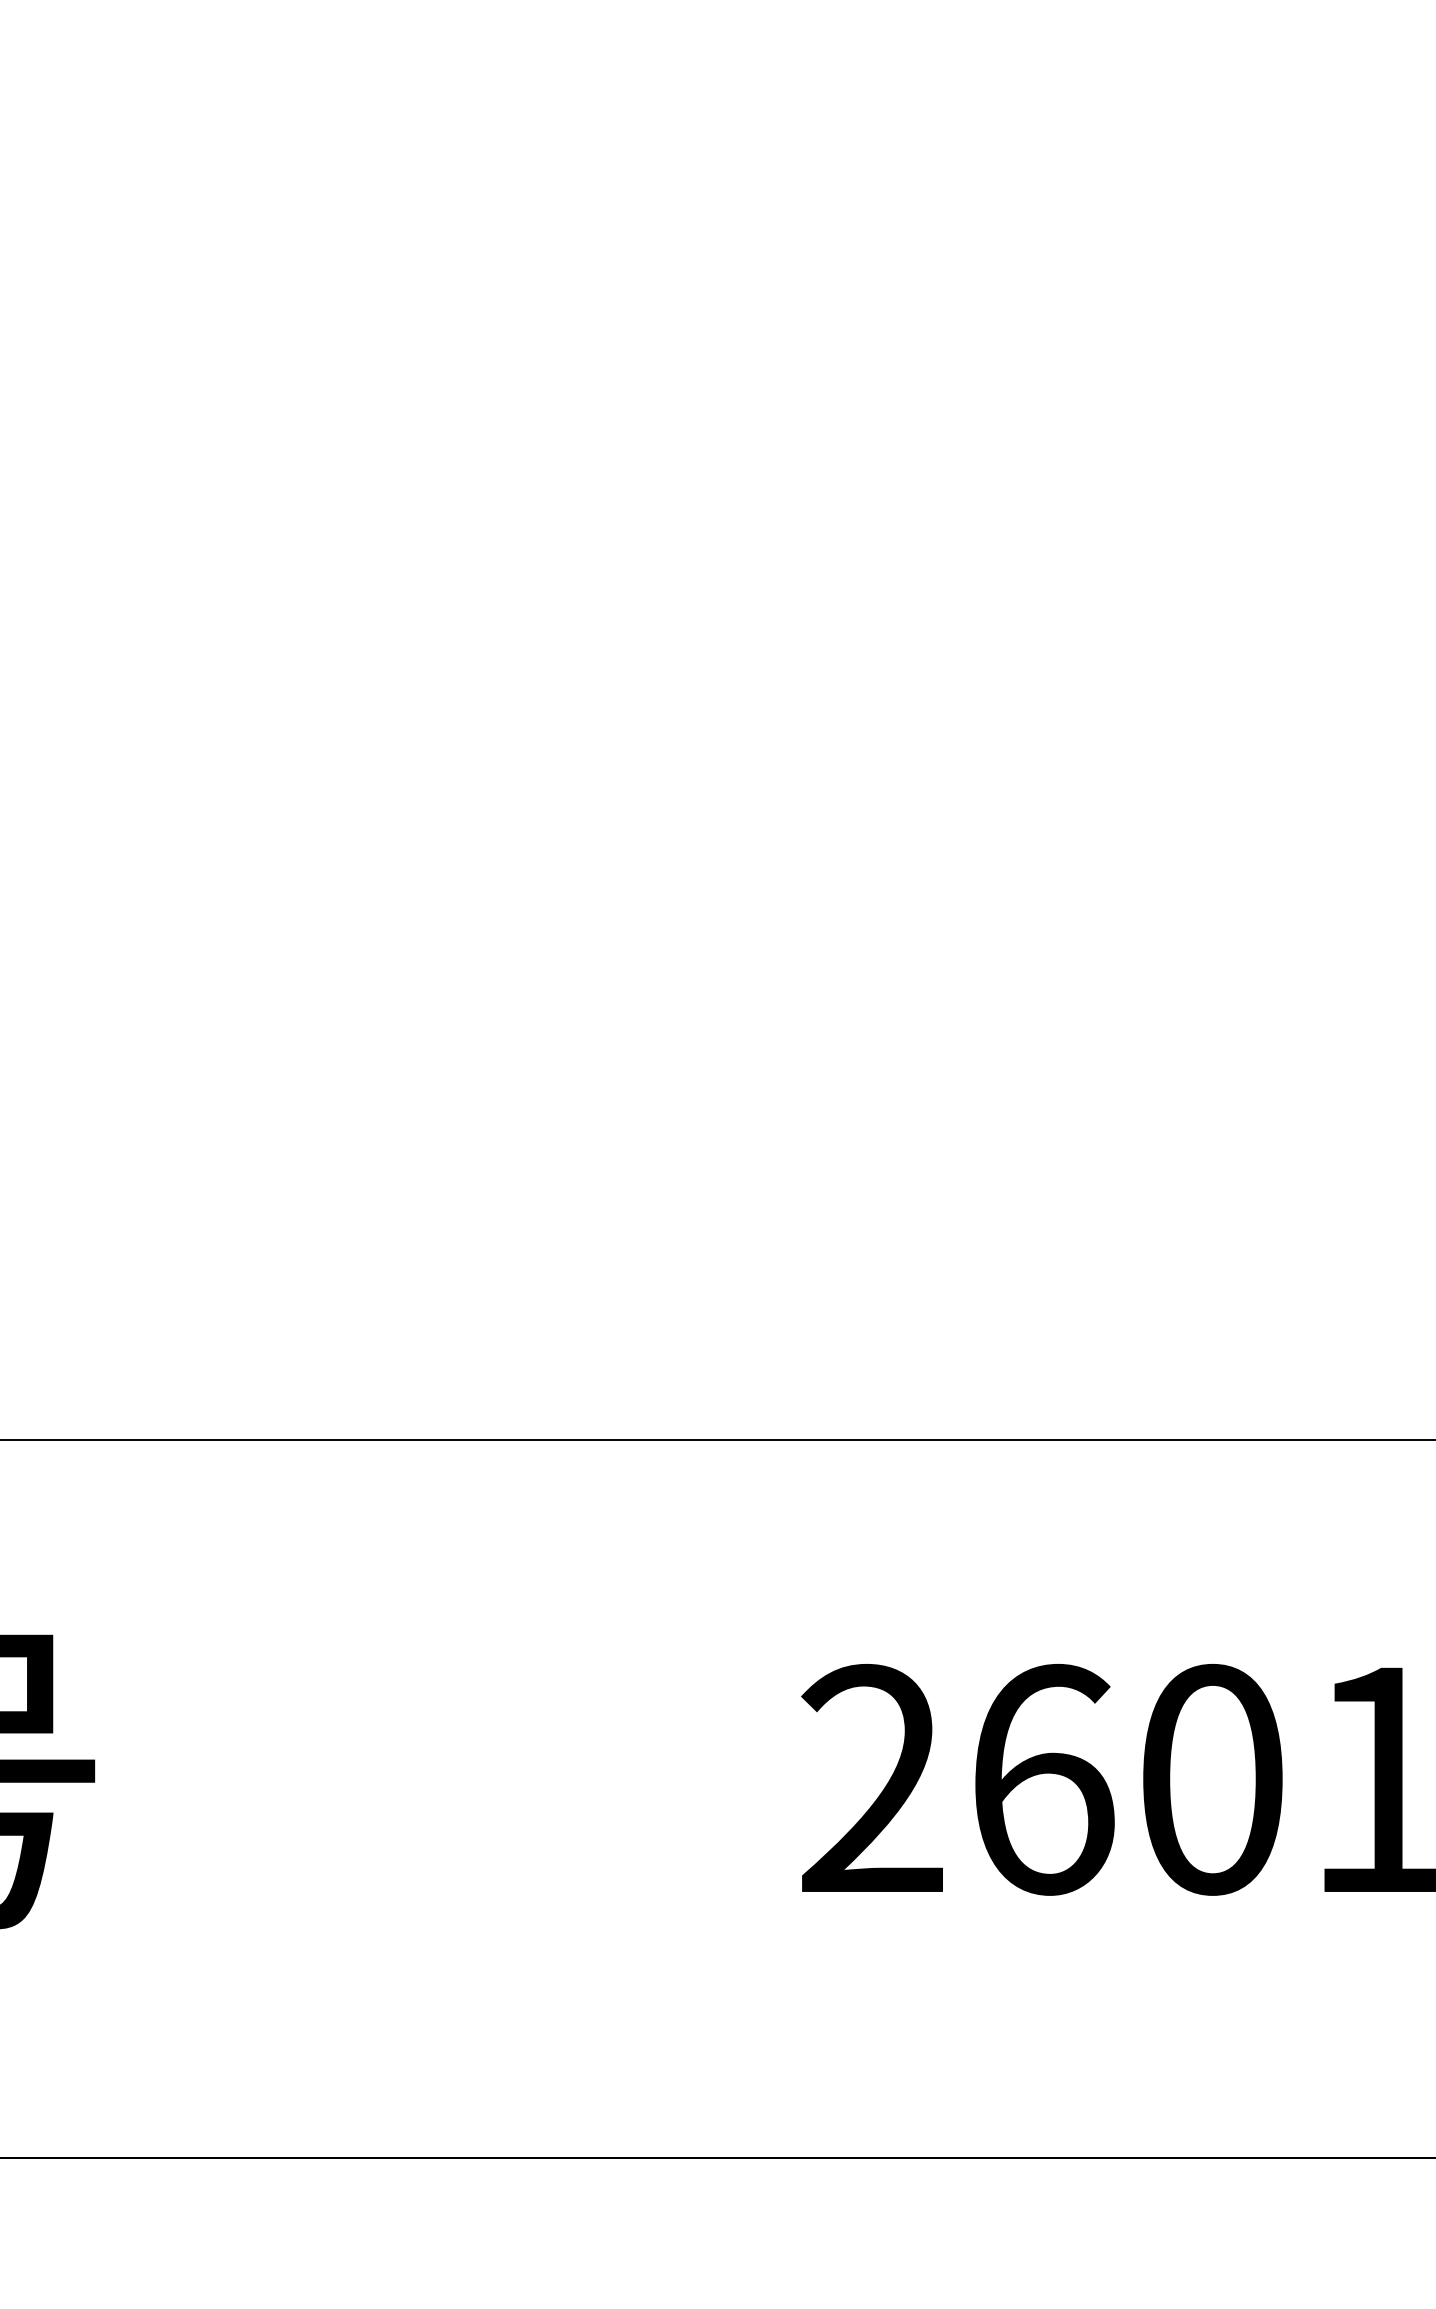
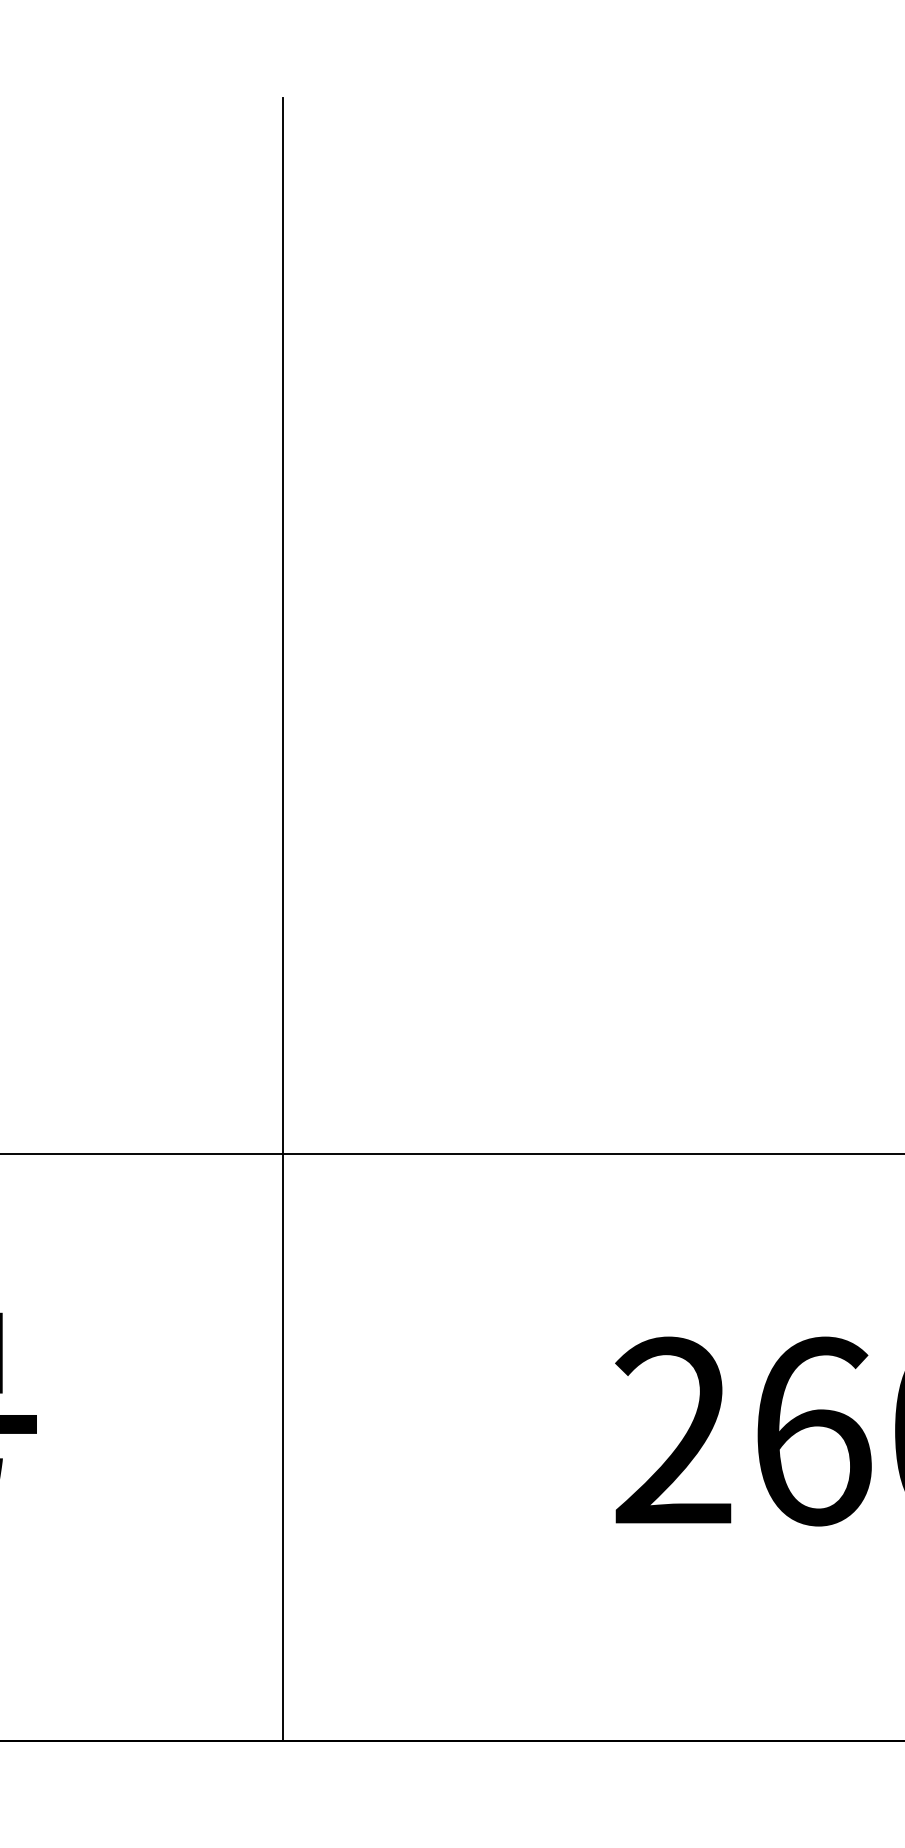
line: (395, 1154) -> (282, 919), added

